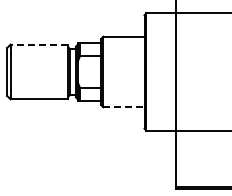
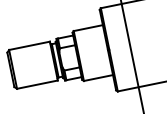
line: (39, 44) -> (29, 45), dashed -> solid
line: (123, 107) -> (98, 78), dashed -> solid

